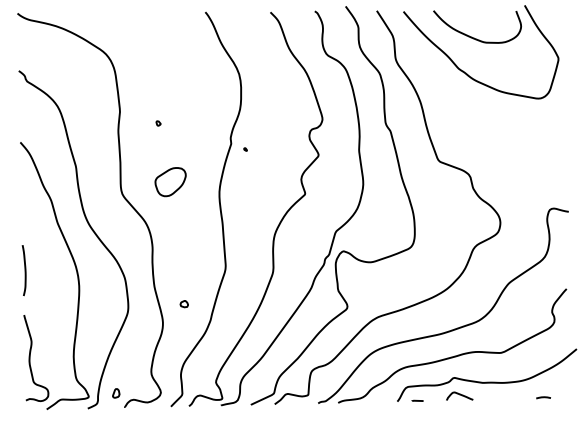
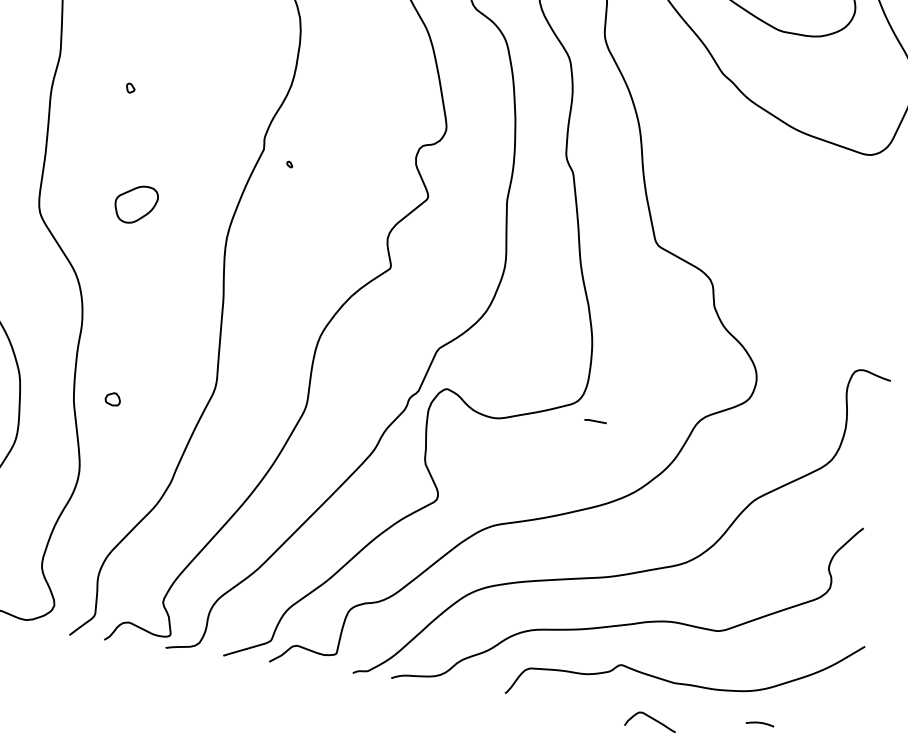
part: (170, 182) -> (135, 205), size x0.7
part: (183, 304) -> (111, 399), moved
curve: (459, 395) -> (650, 719), moved
curve: (543, 397) -> (760, 723), moved
line: (417, 400) -> (595, 420), moved

